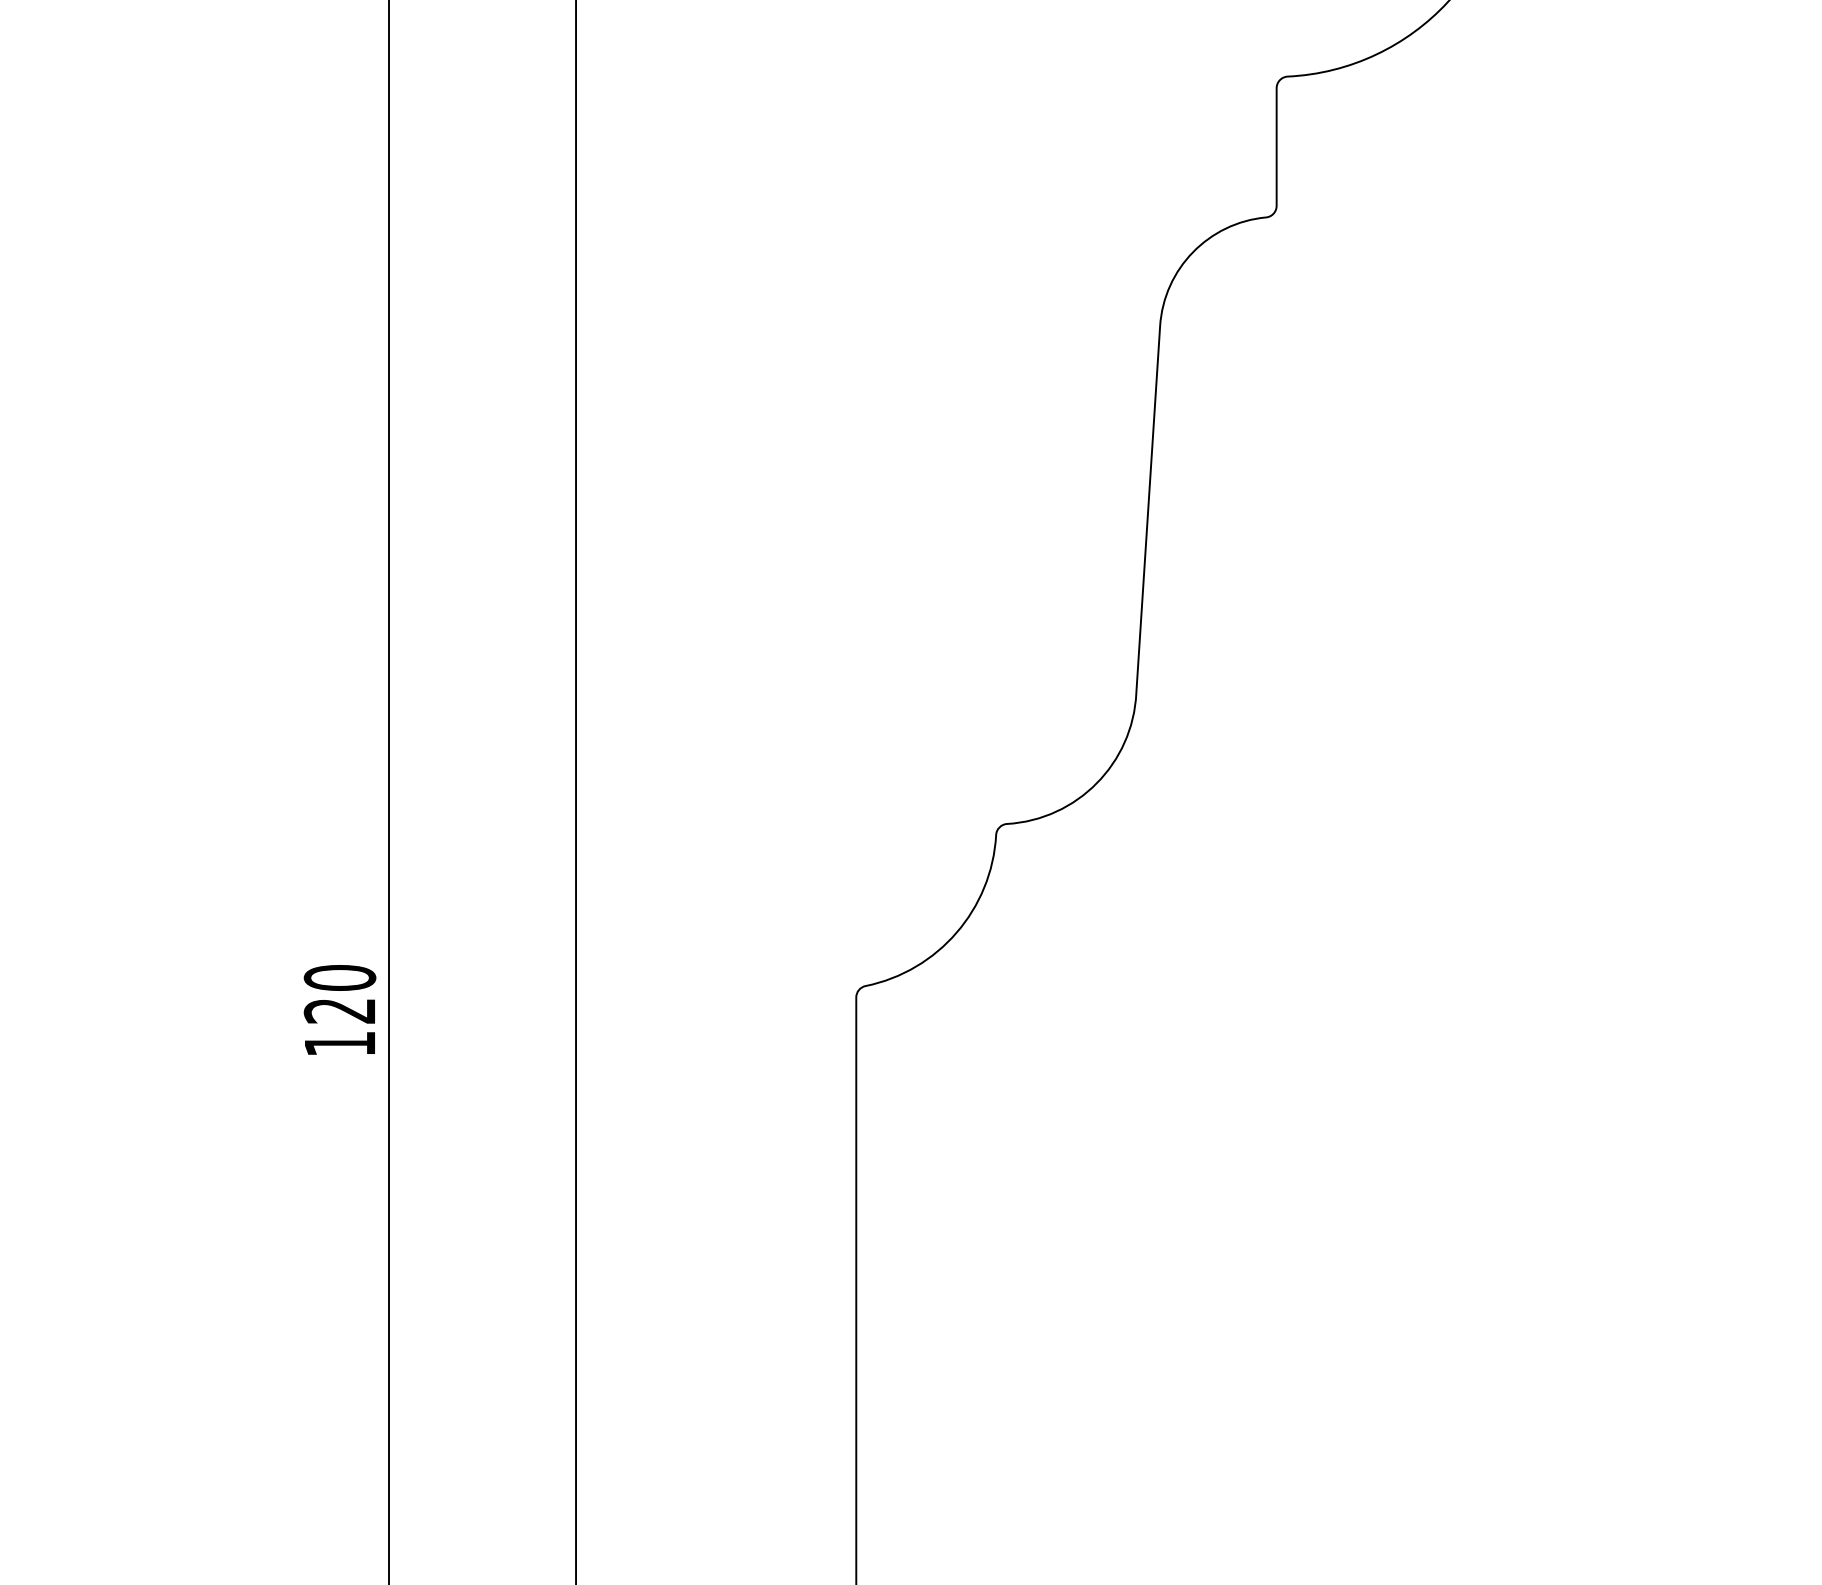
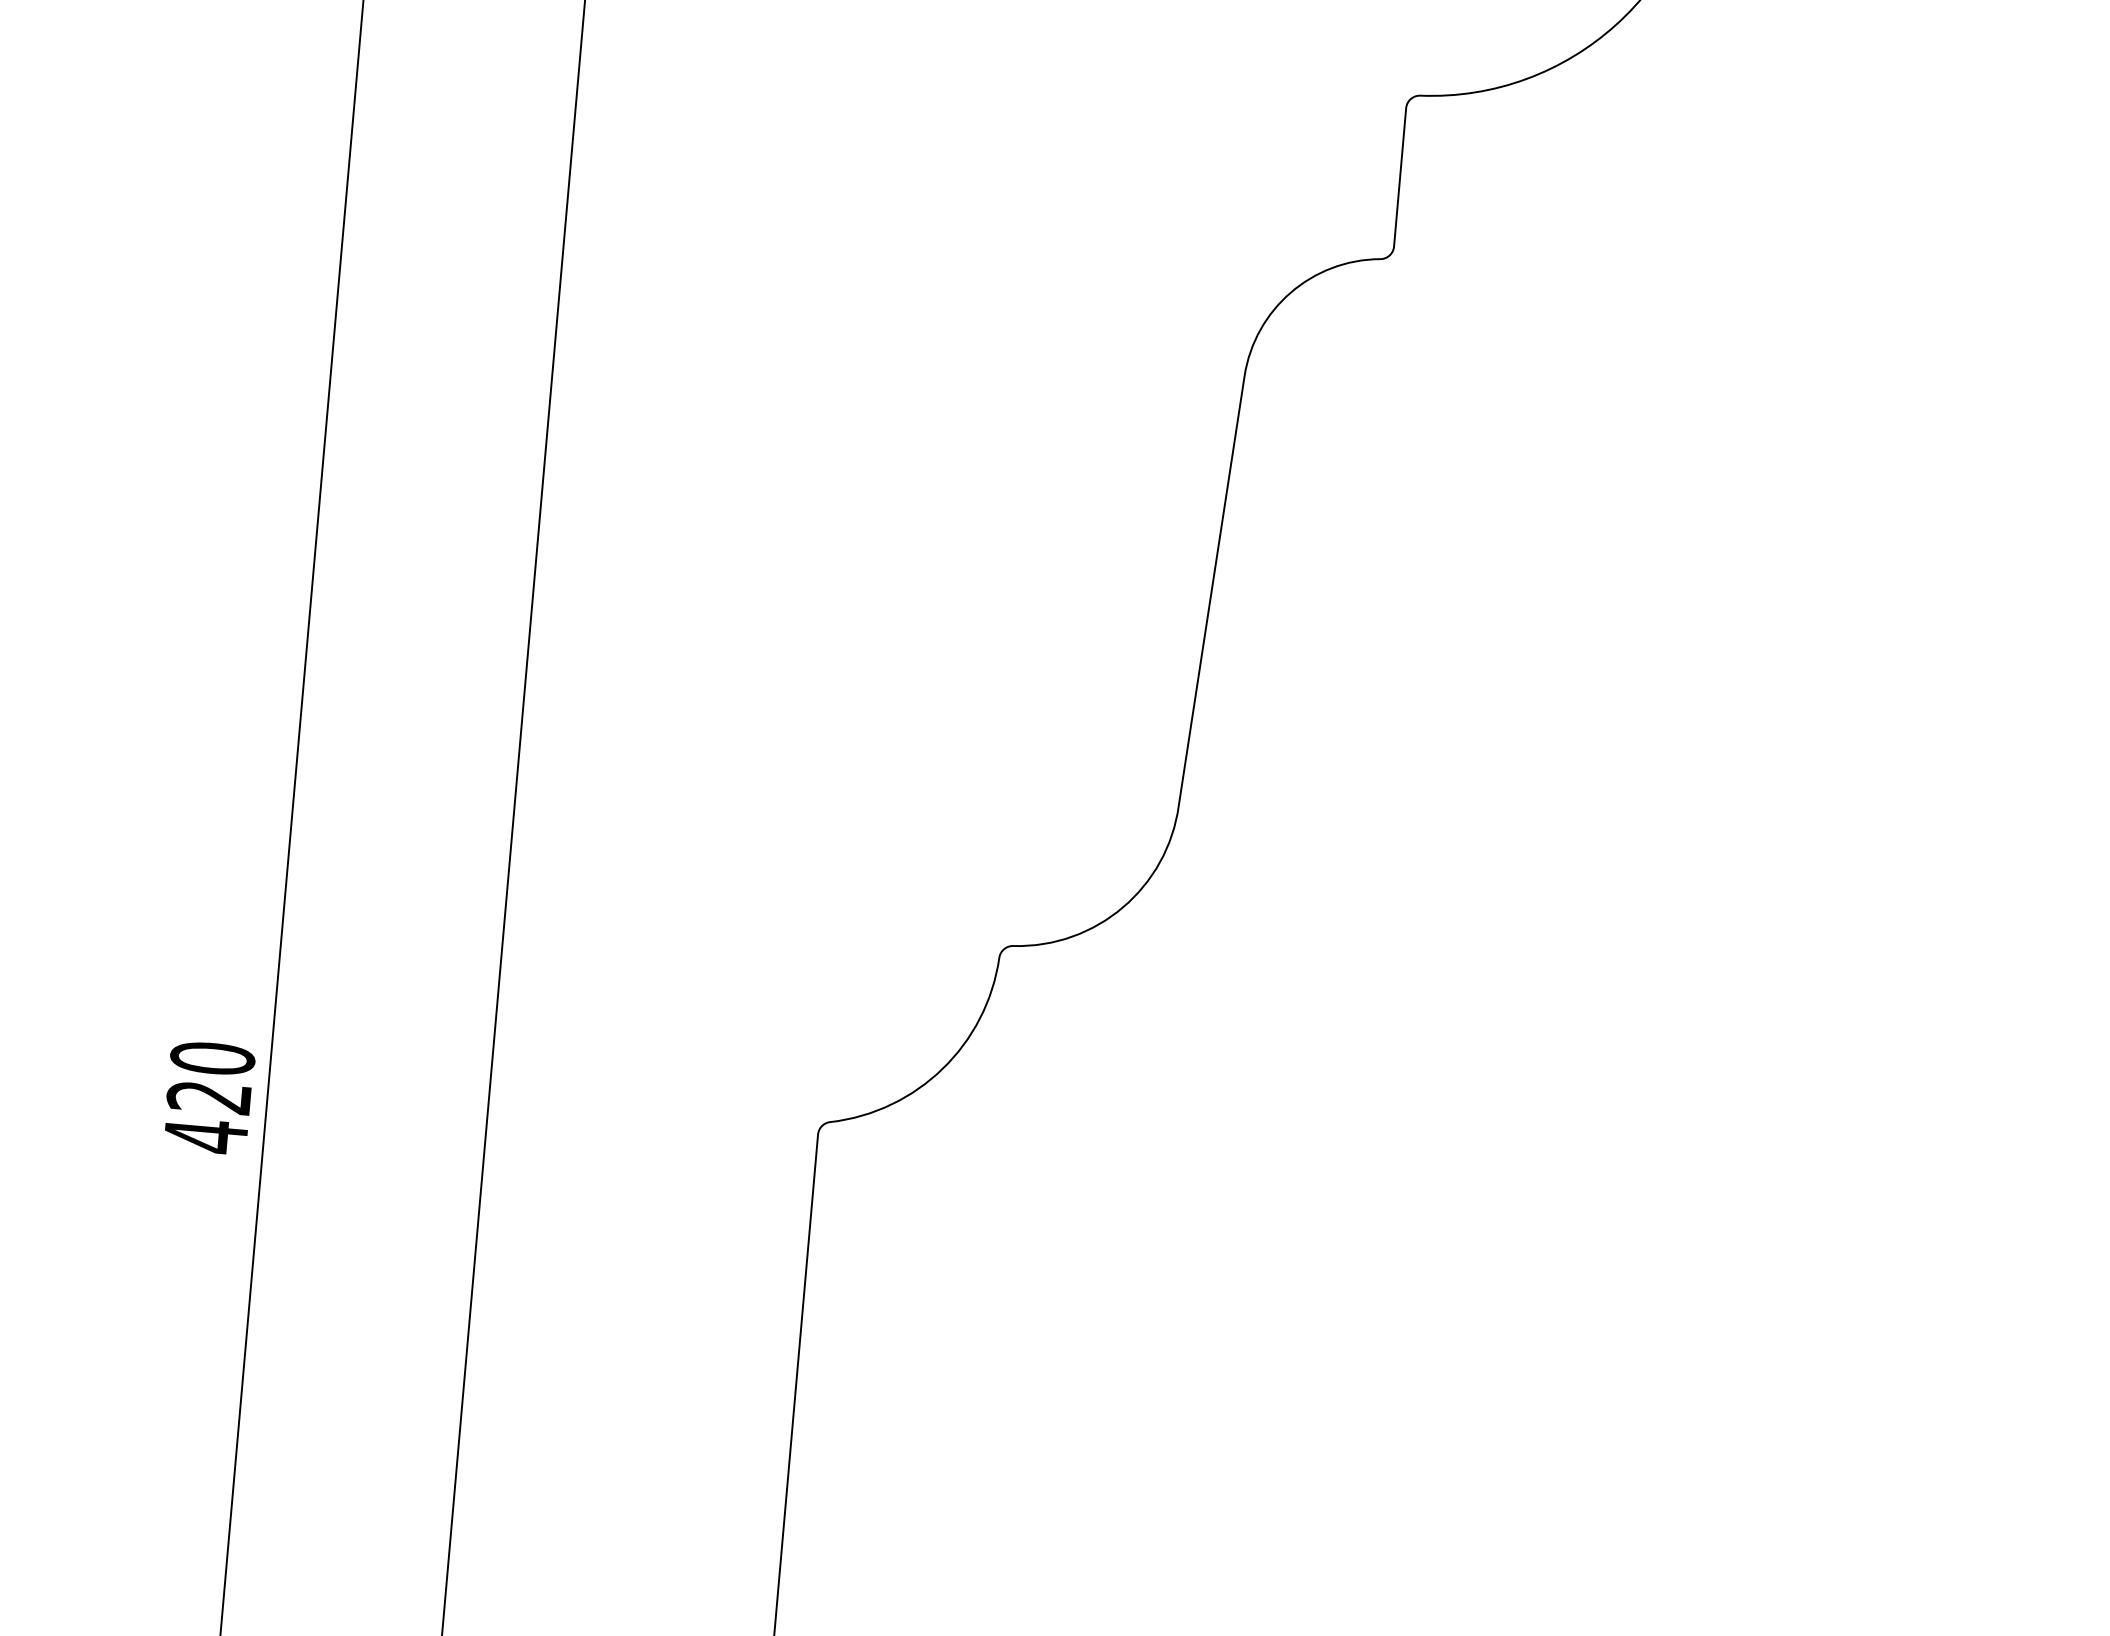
text: (339, 1043) -> (205, 1135), 120 -> 420

